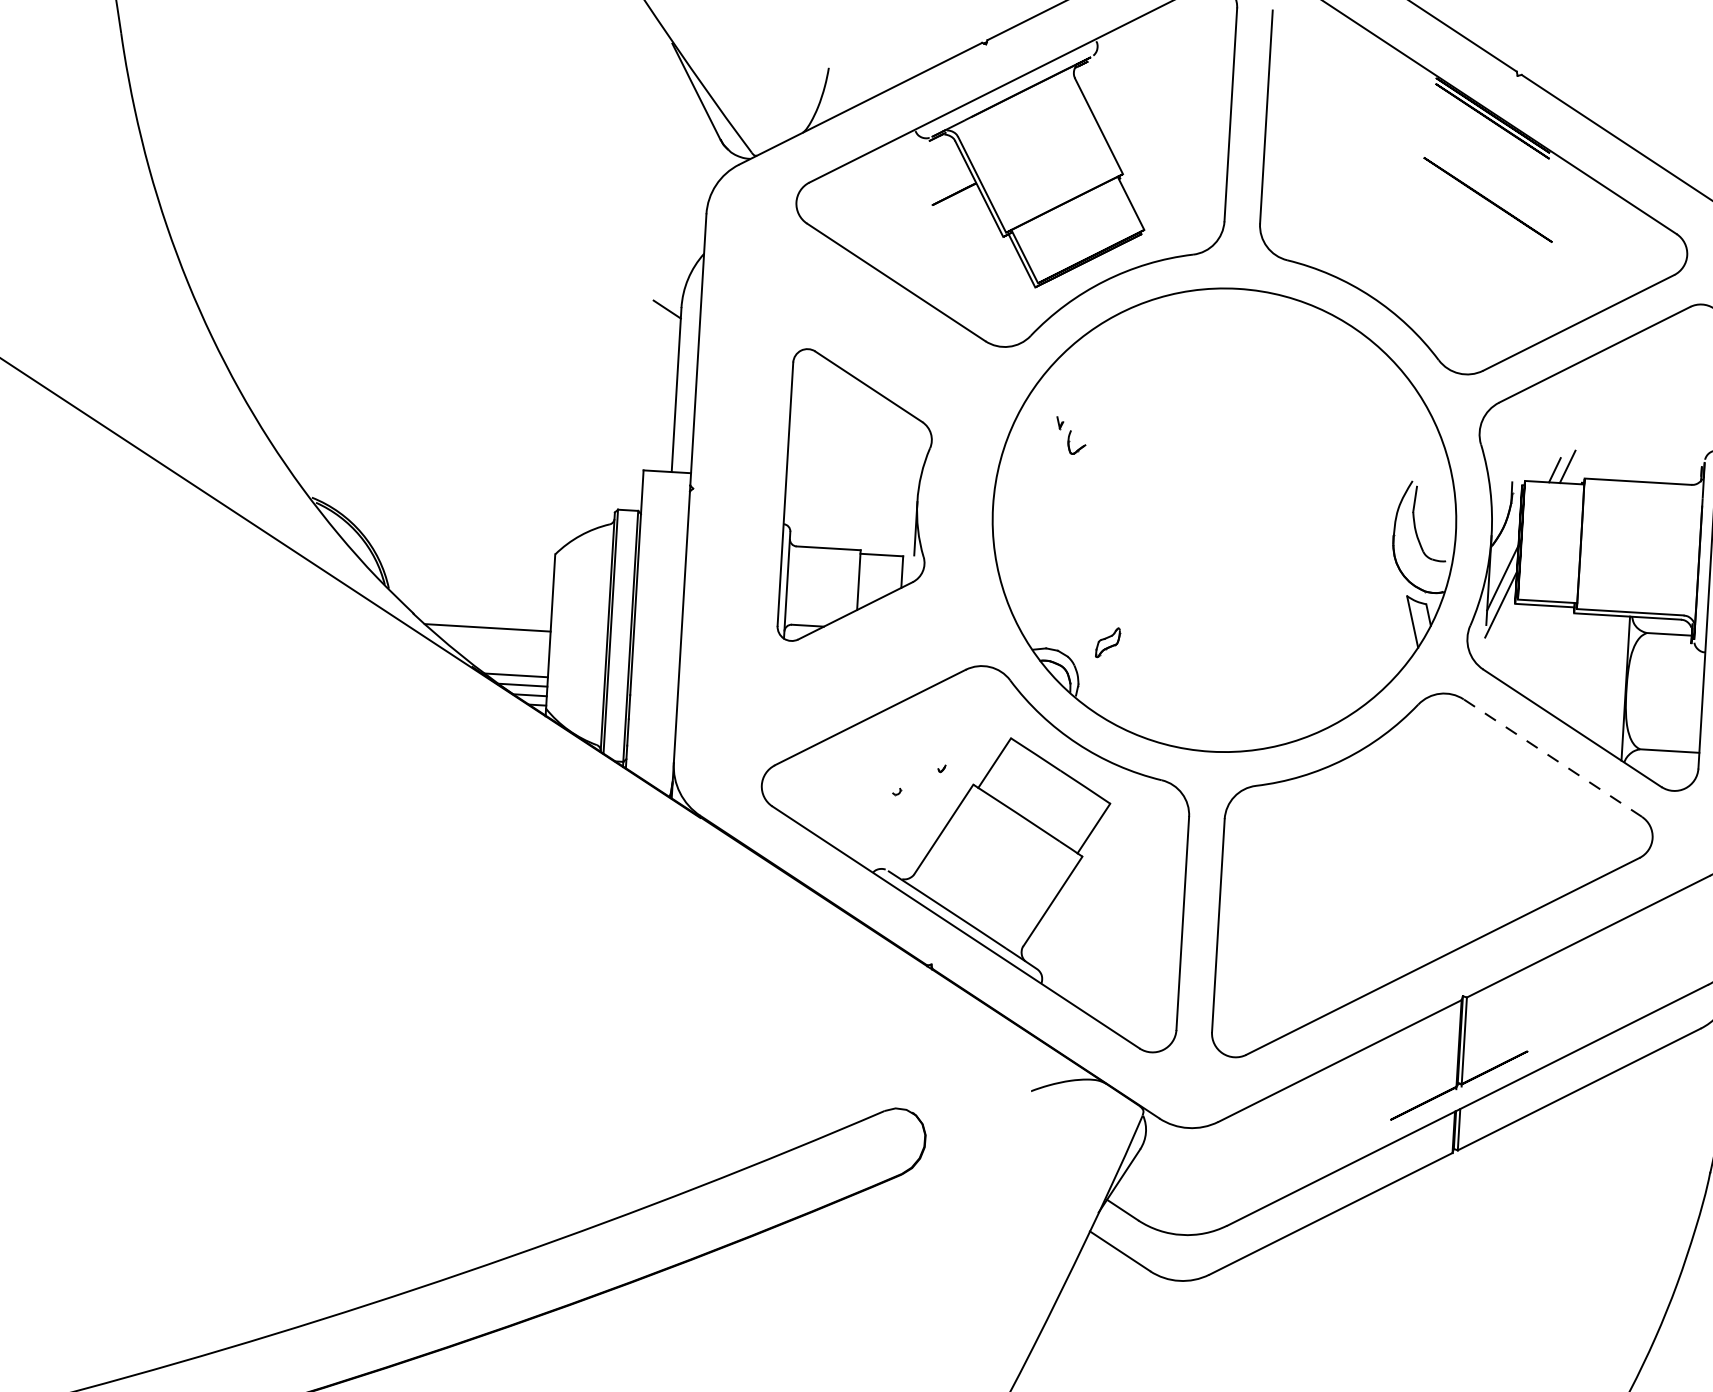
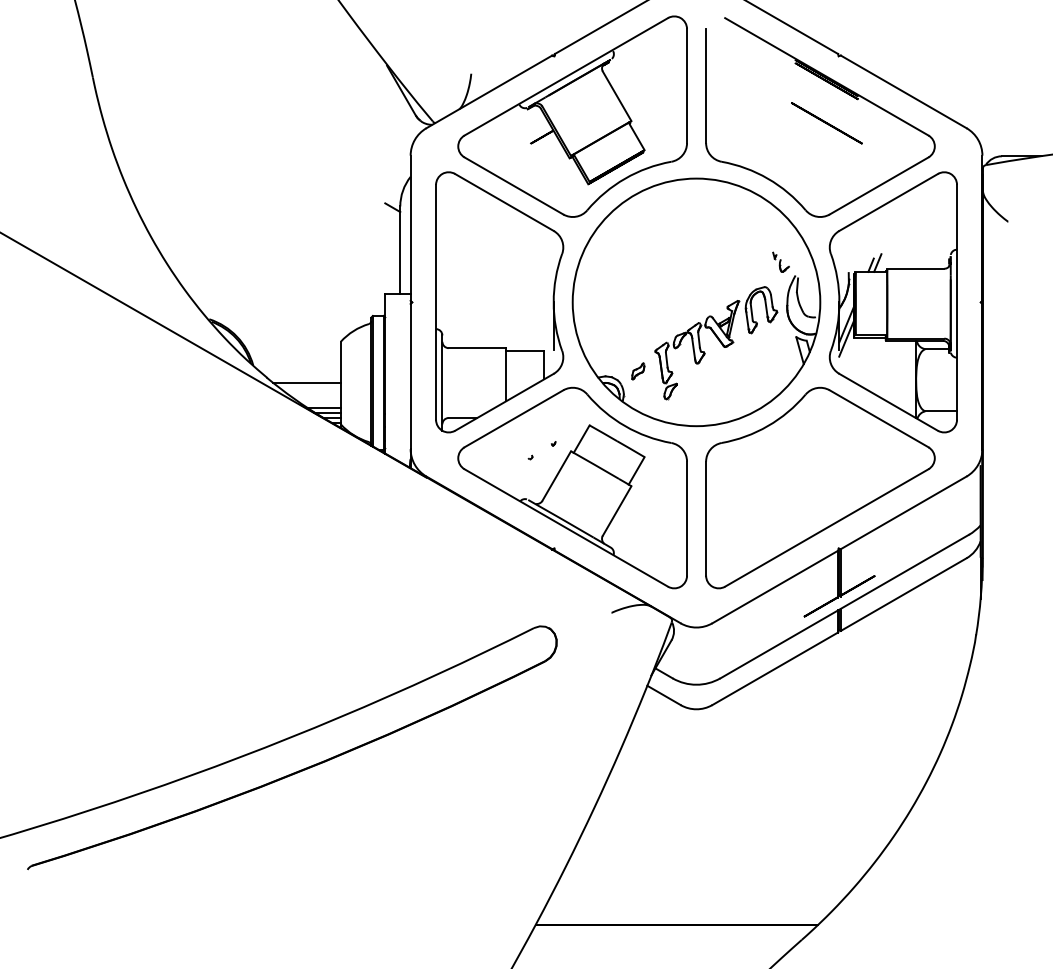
part: (1070, 434) -> (780, 261), moved
part: (856, 498) -> (499, 302), size x1.67
part: (1257, 599) -> (716, 343), added
line: (1553, 757) -> (879, 418), dashed -> solid

